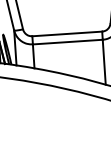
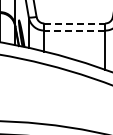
line: (68, 33) -> (75, 23), solid -> dashed
line: (67, 41) -> (74, 30), solid -> dashed

